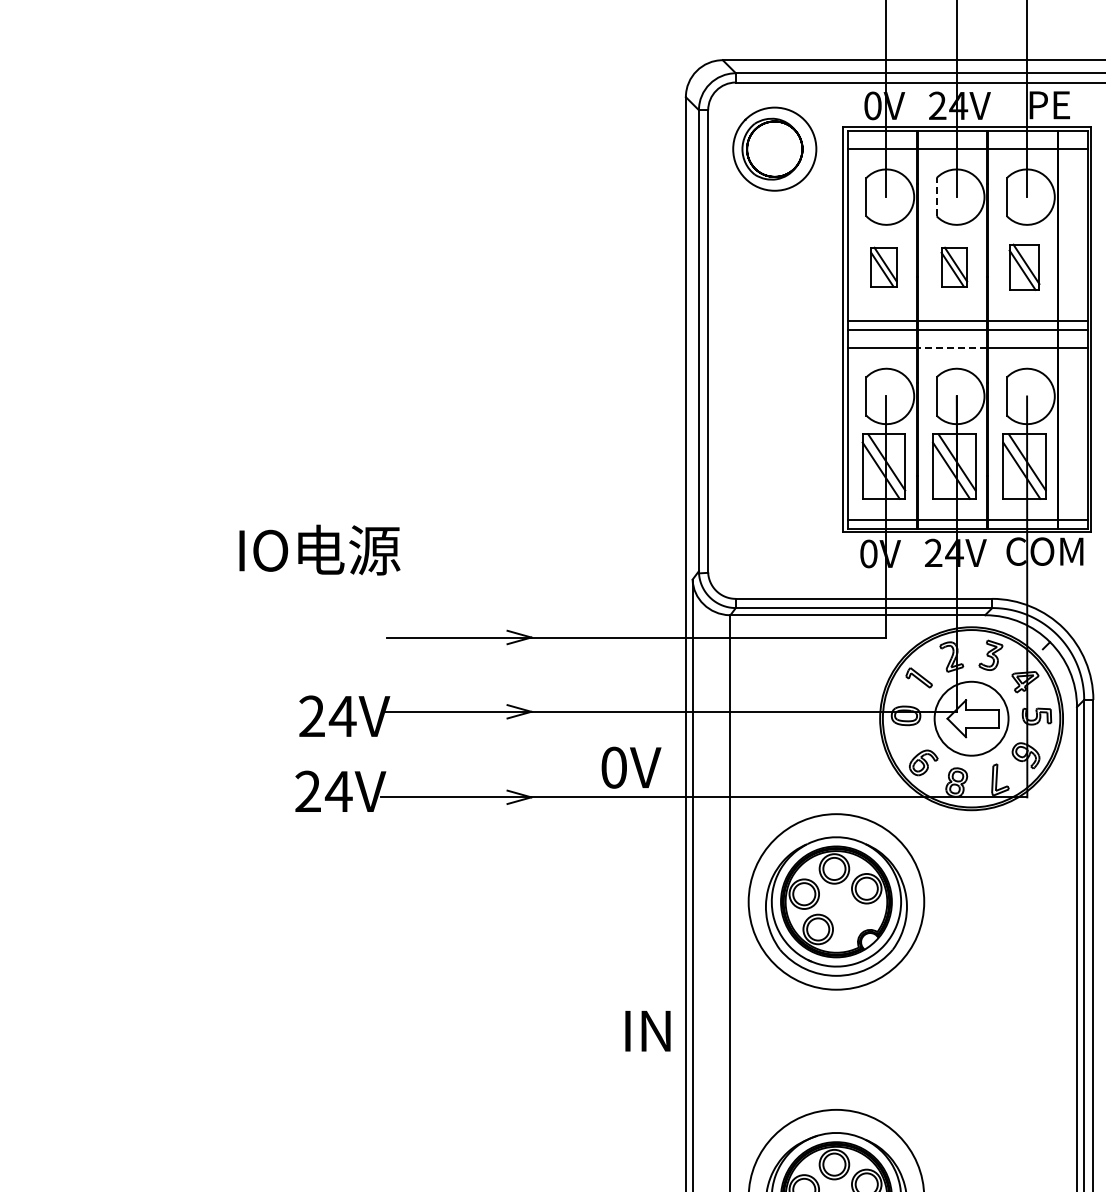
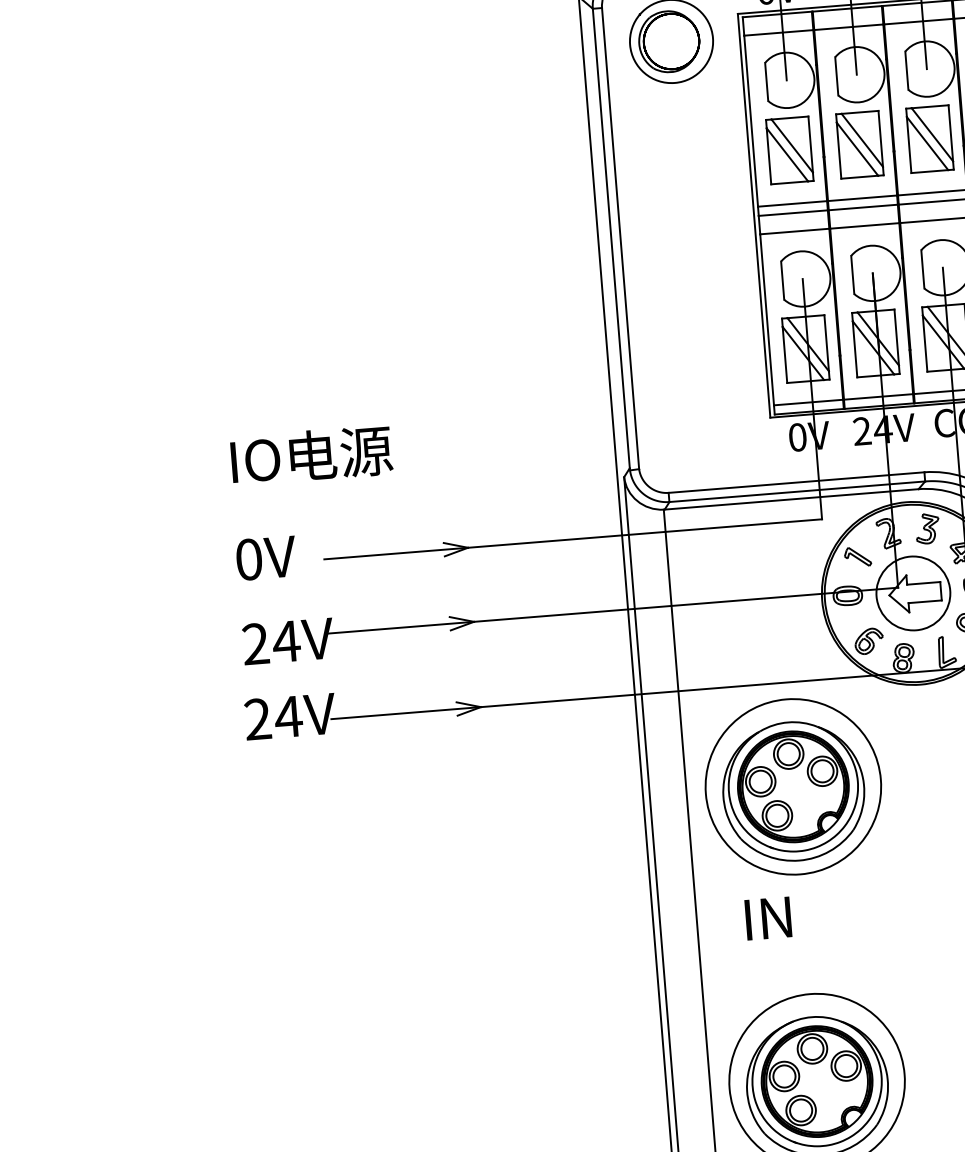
line: (936, 196) -> (836, 75), dashed -> solid
part: (883, 266) -> (789, 149), size x1.67
part: (954, 266) -> (860, 144), size x1.67
part: (1024, 267) -> (929, 139), size x1.43
line: (952, 348) -> (864, 225), dashed -> solid
text: (319, 549) -> (311, 455), moved
text: (631, 767) -> (266, 557), moved
text: (647, 1031) -> (767, 918), moved

